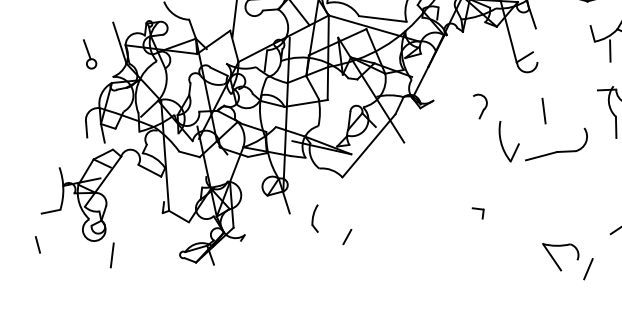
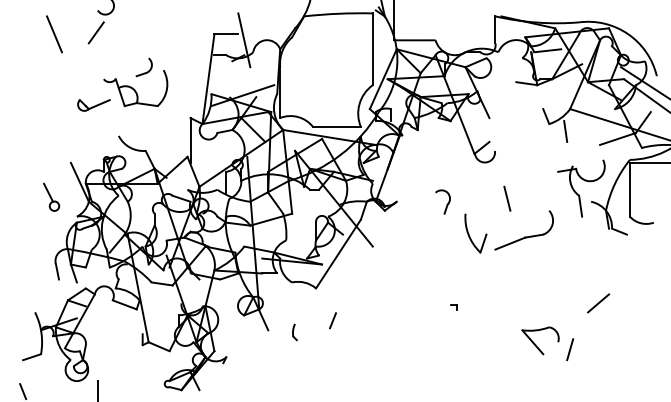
part: (477, 213) -> (453, 307), size x0.6
part: (315, 218) -> (294, 332), size x0.6
line: (346, 236) -> (332, 320), moved

